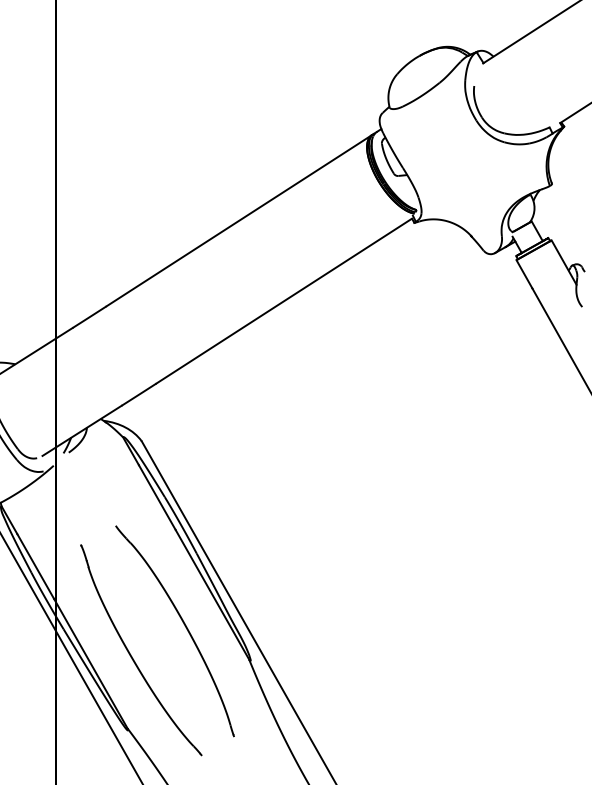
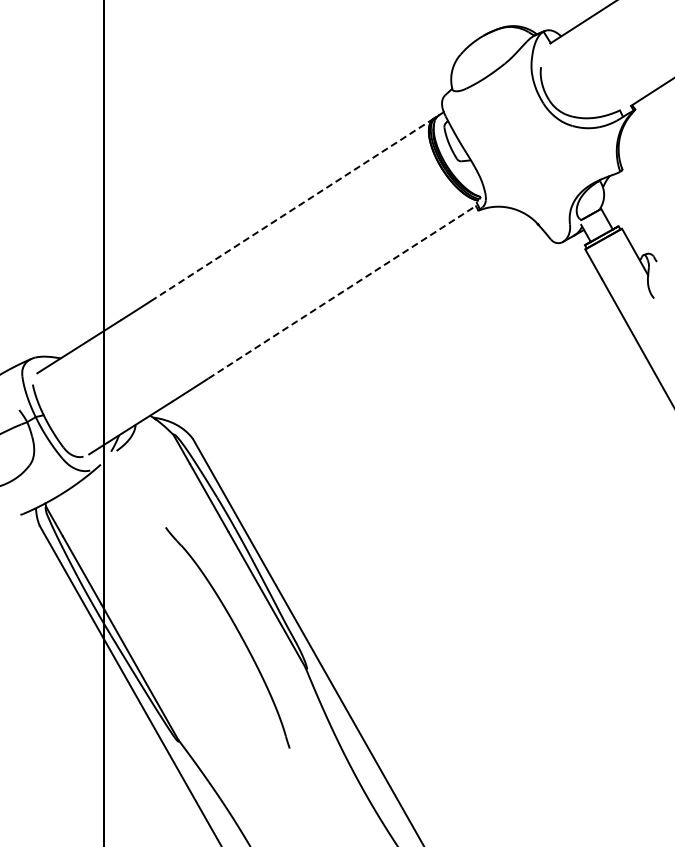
line: (238, 221) -> (294, 208), solid -> dashed
line: (284, 300) -> (342, 291), solid -> dashed
part: (132, 656) -> (183, 664), removed

